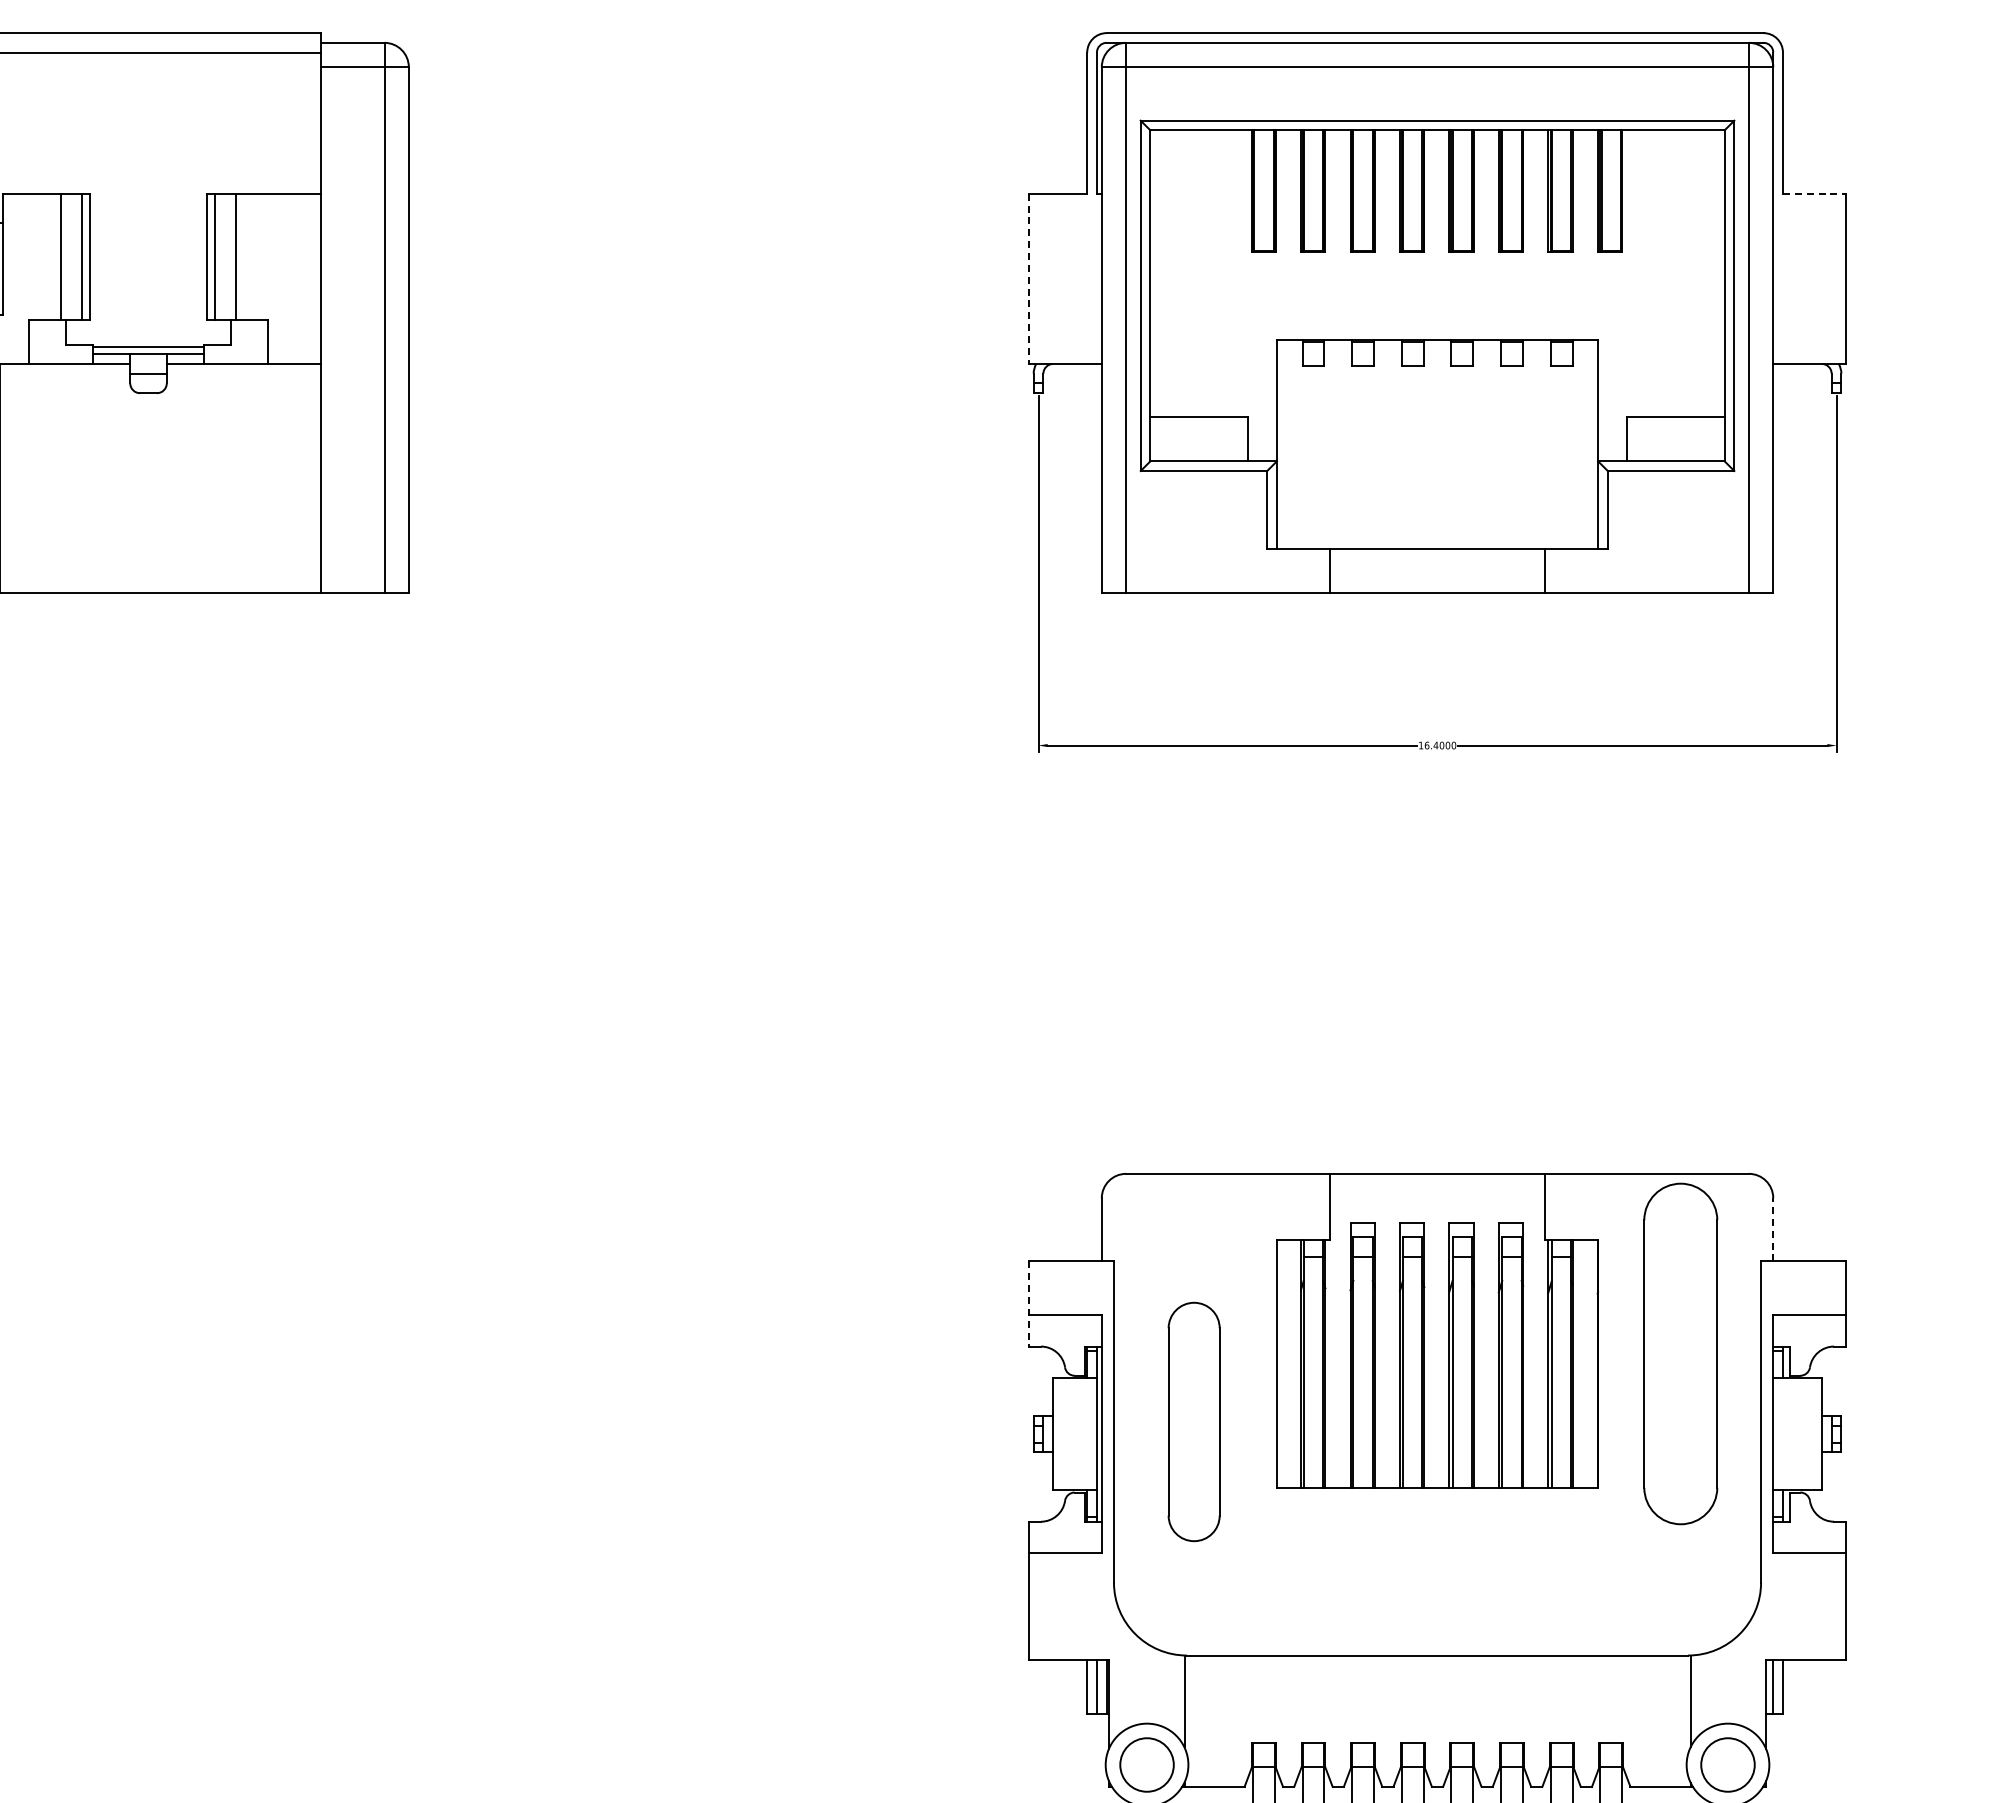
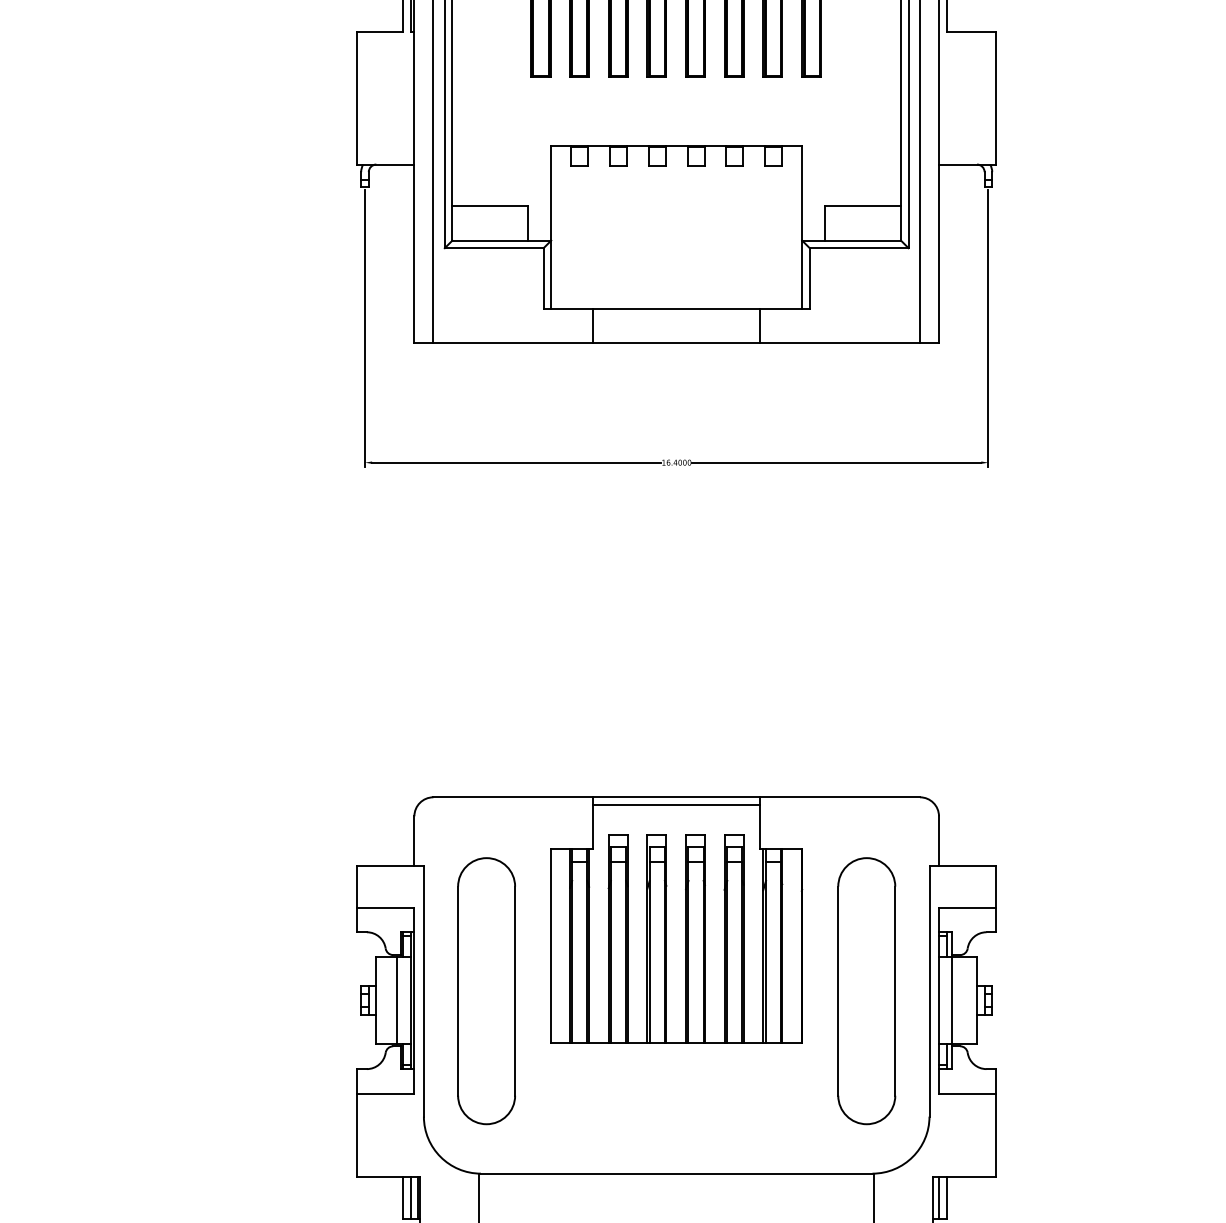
line: (1814, 193) -> (971, 31), dashed -> solid
line: (1028, 279) -> (357, 98), dashed -> solid
line: (1437, 1183) -> (676, 804), added
line: (1773, 1229) -> (939, 840), dashed -> solid
line: (1028, 1304) -> (357, 899), dashed -> solid
part: (1680, 1353) -> (866, 990), moved
part: (1193, 1421) -> (486, 990), size x1.43
line: (1079, 1433) -> (396, 1000), added
line: (1790, 1433) -> (952, 1000), added

